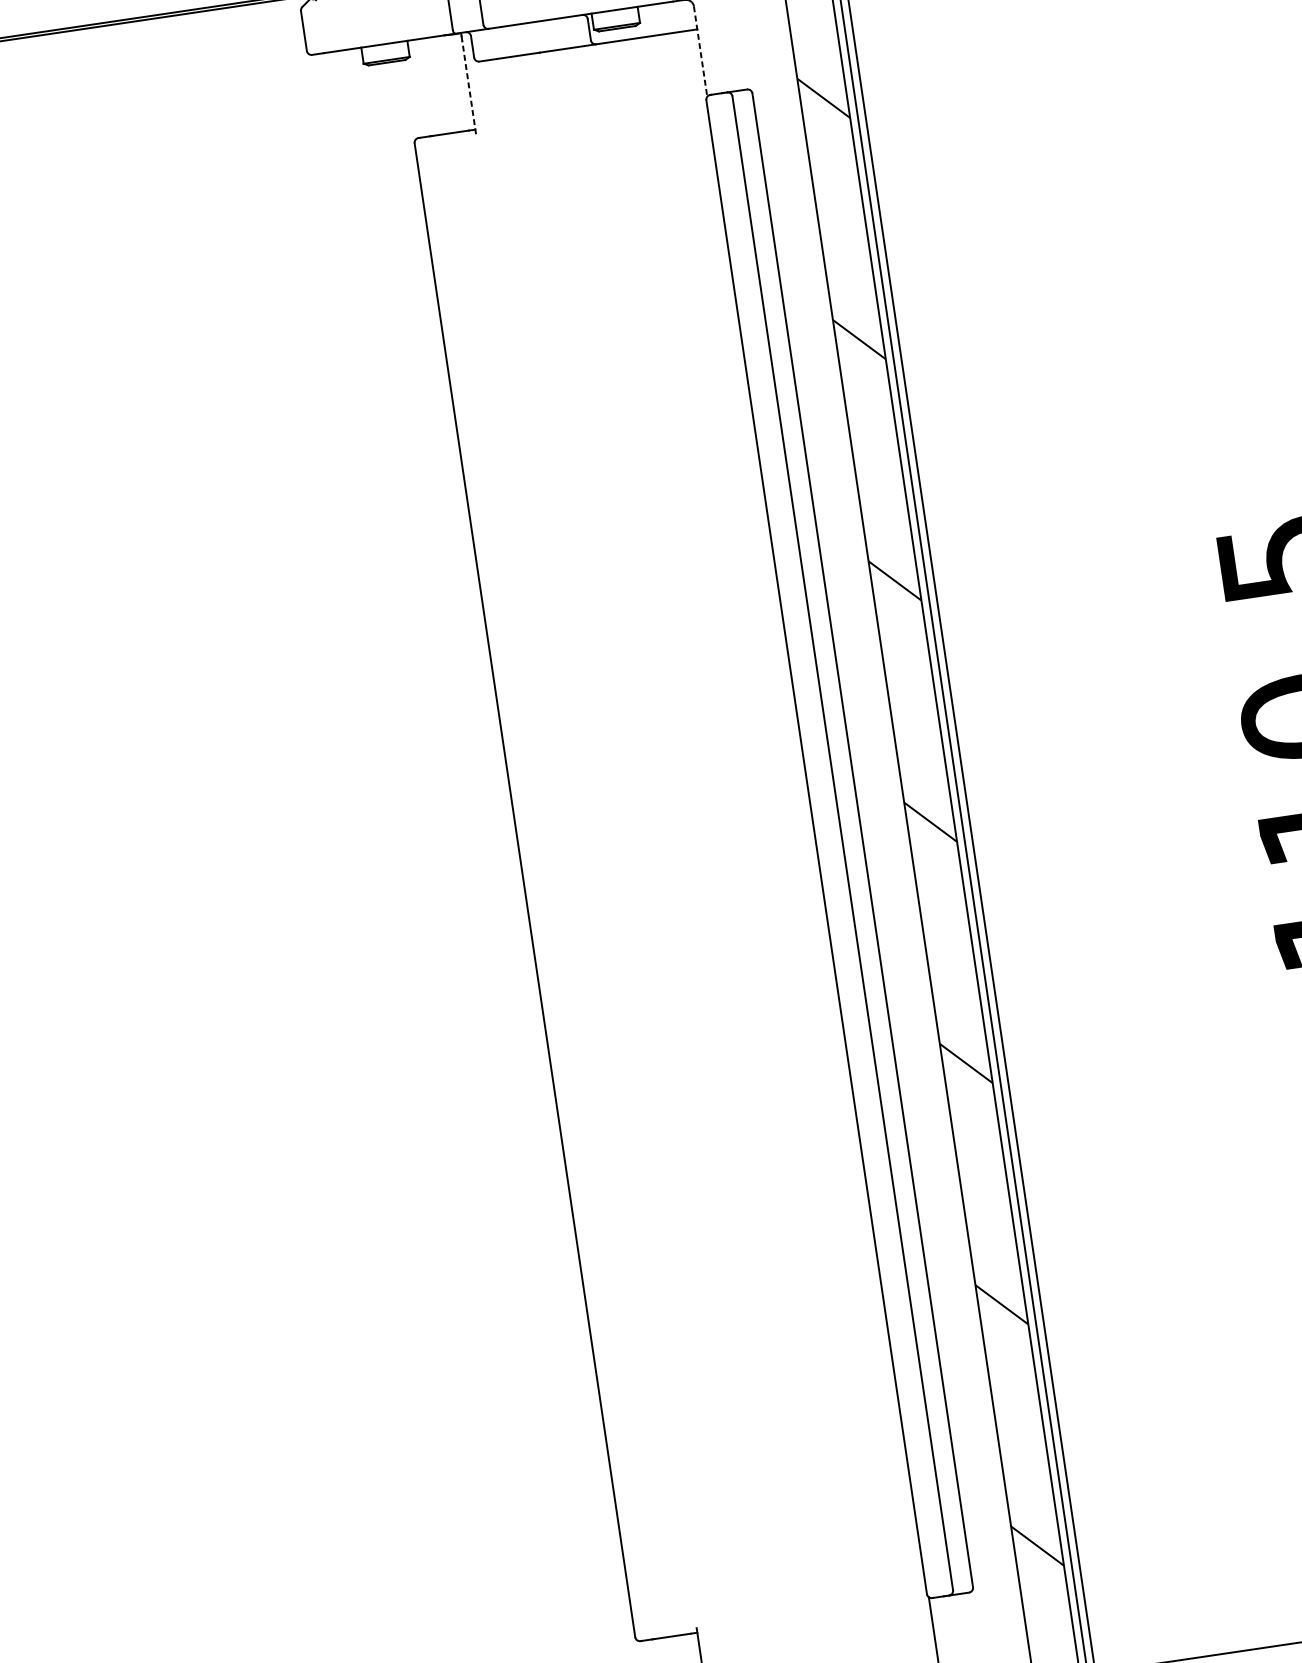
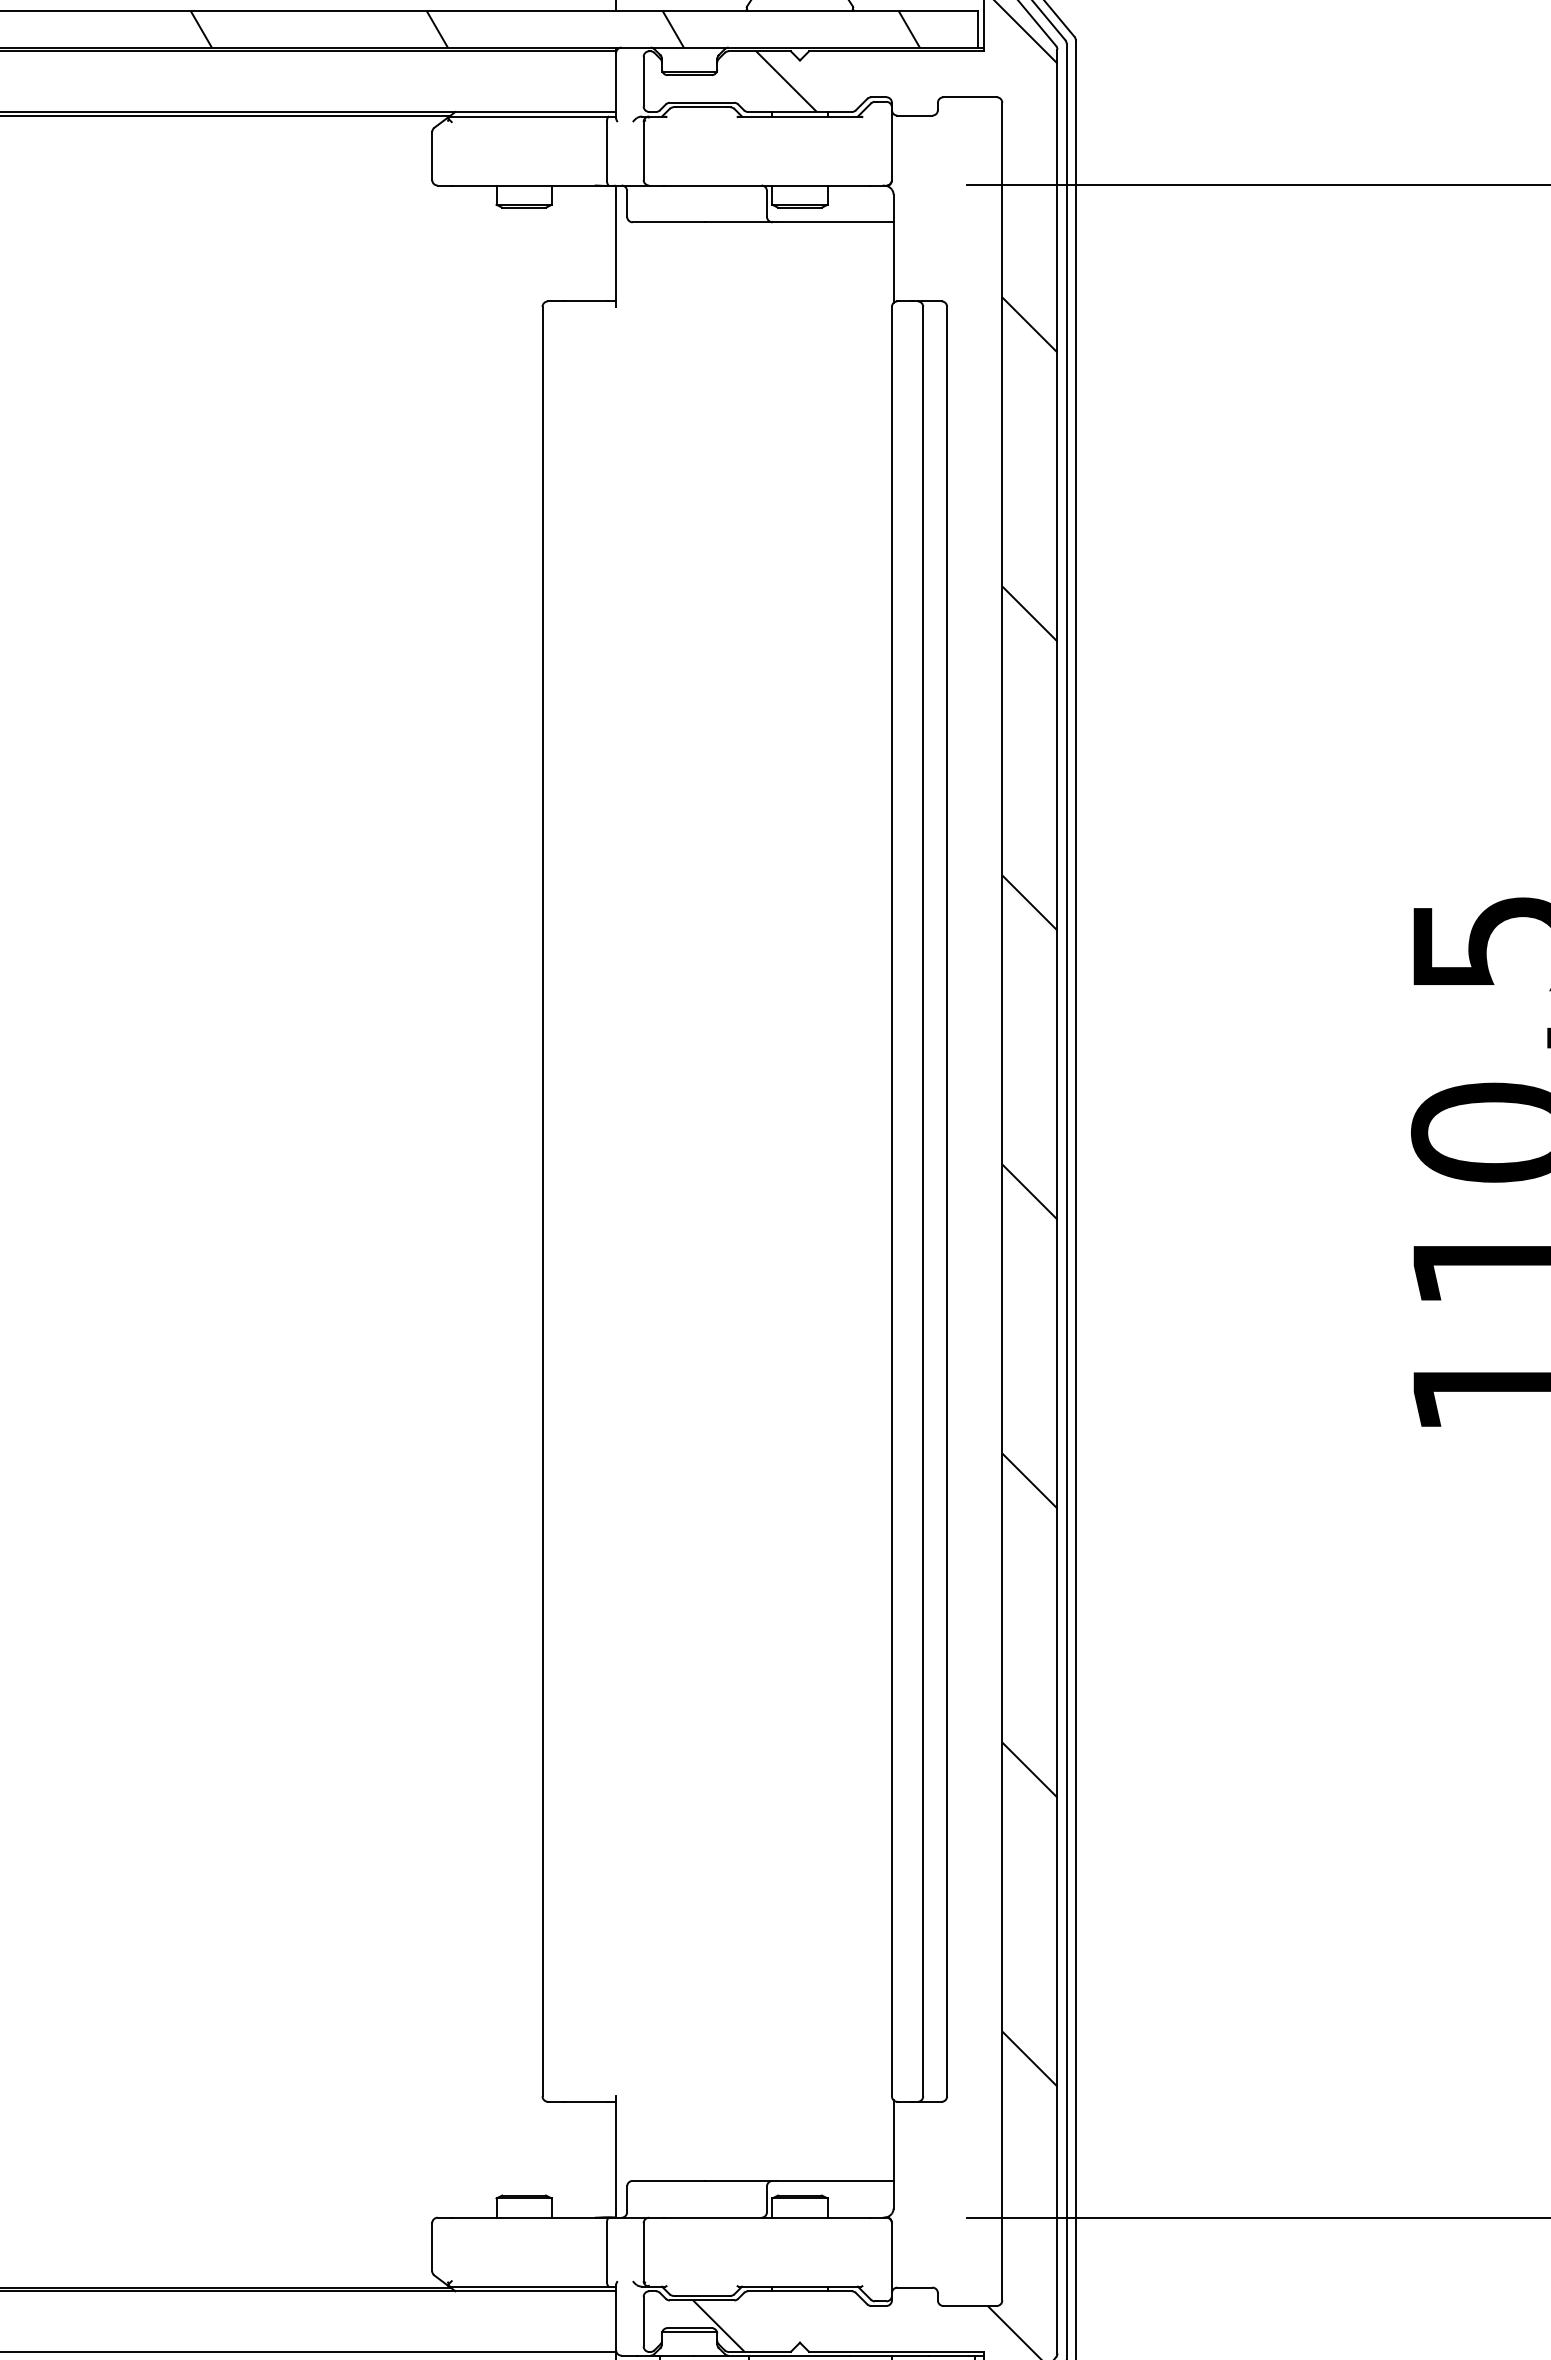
line: (700, 52) -> (893, 249), dashed -> solid
line: (469, 87) -> (616, 250), dashed -> solid

